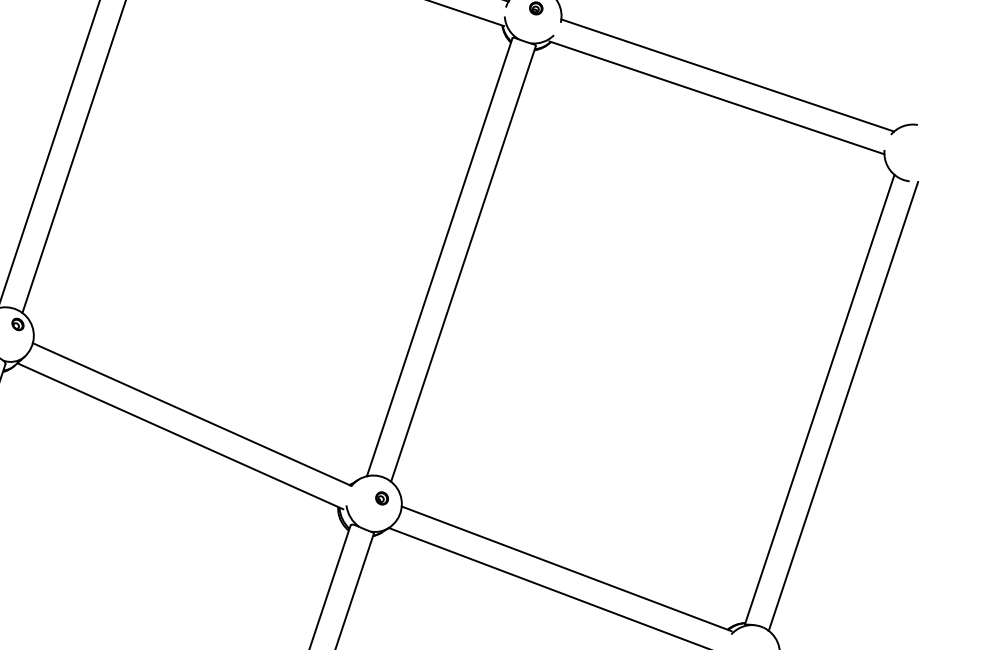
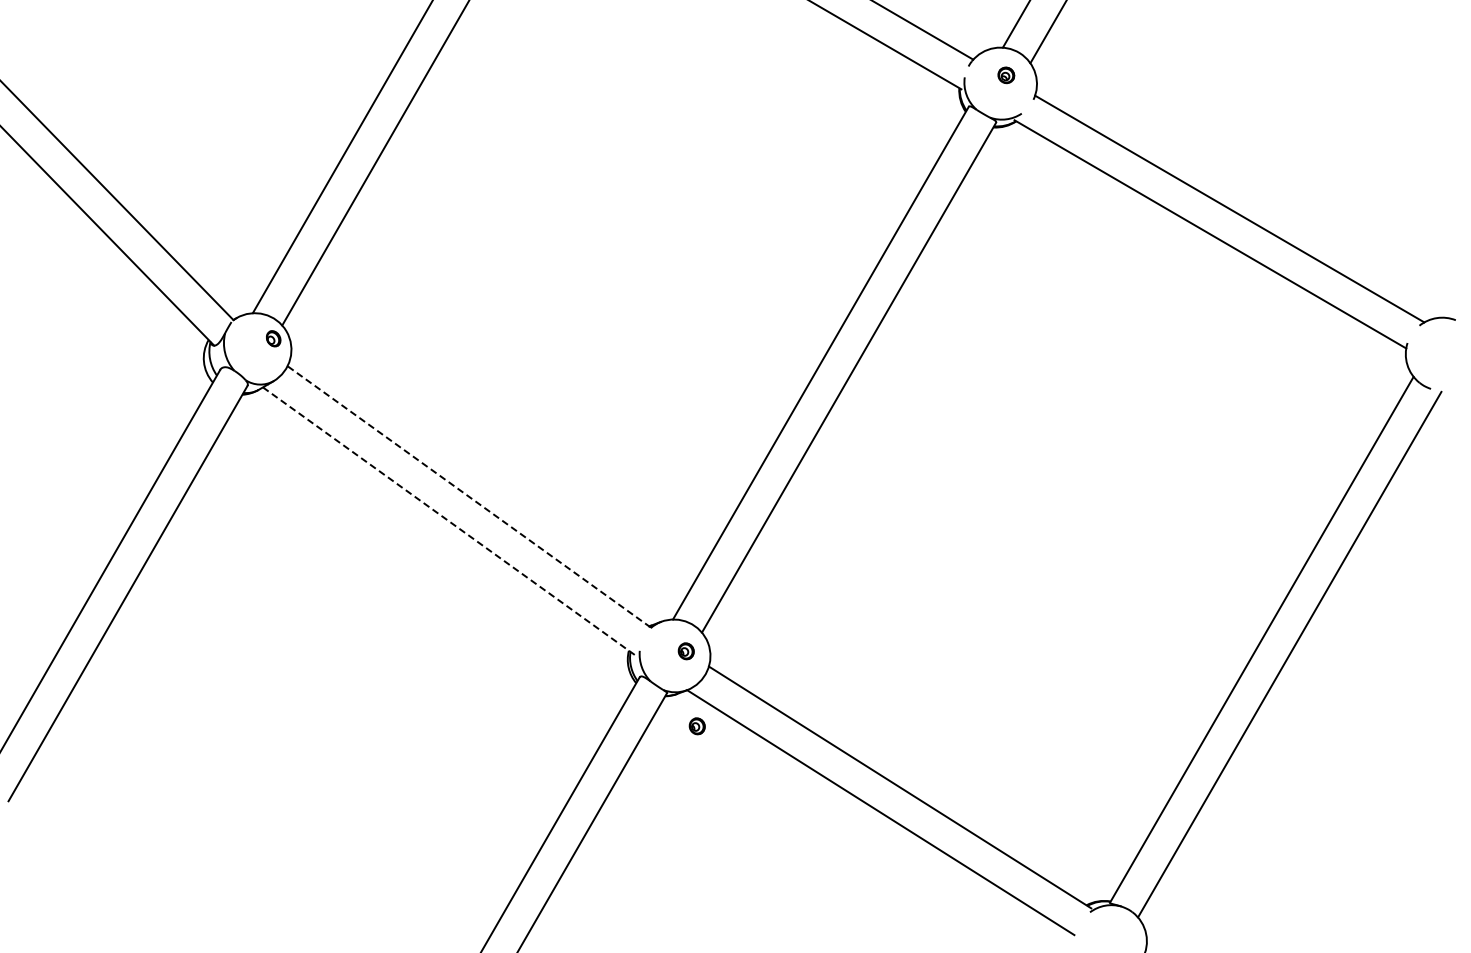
line: (192, 414) -> (469, 496), solid -> dashed
line: (180, 436) -> (449, 521), solid -> dashed
part: (401, 554) -> (696, 726), added

